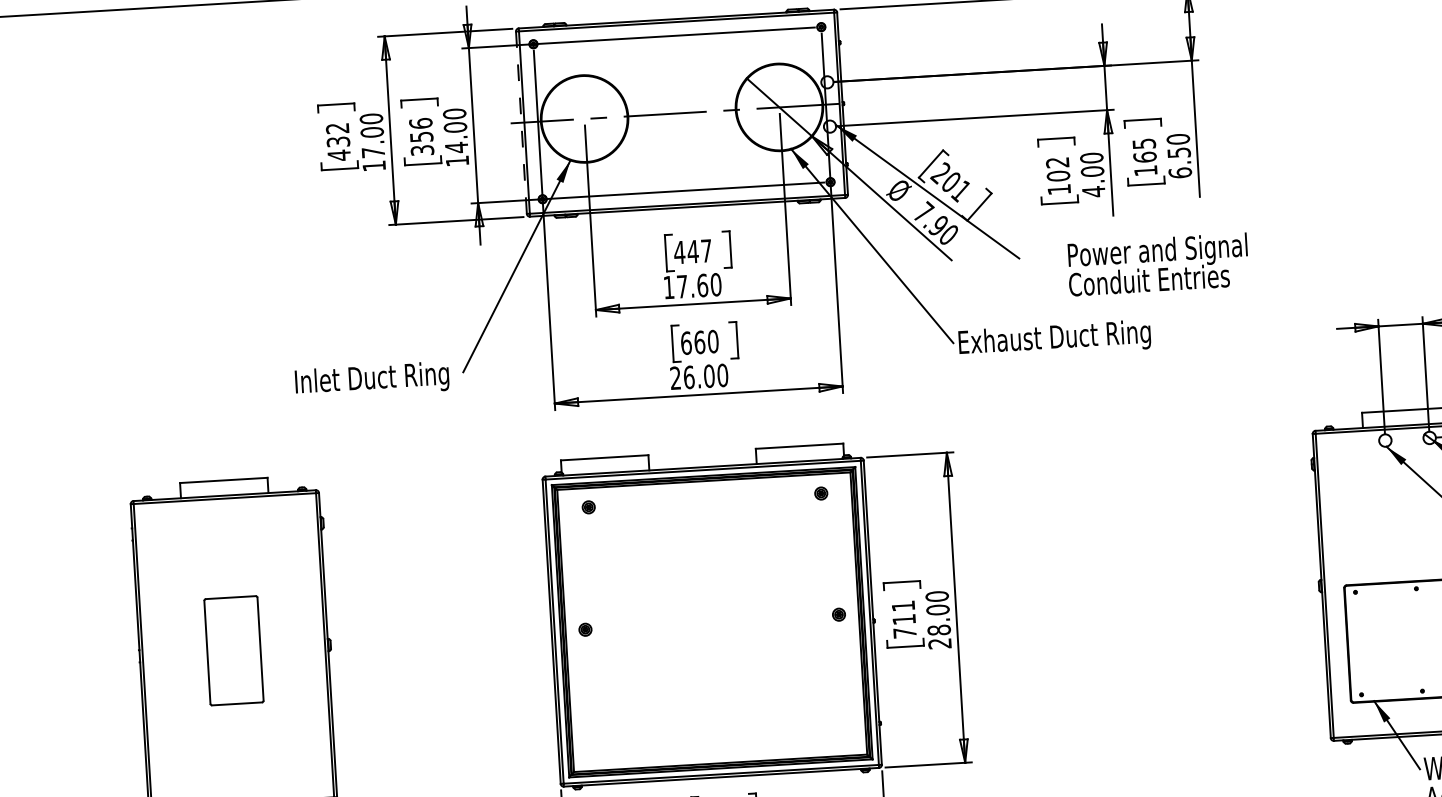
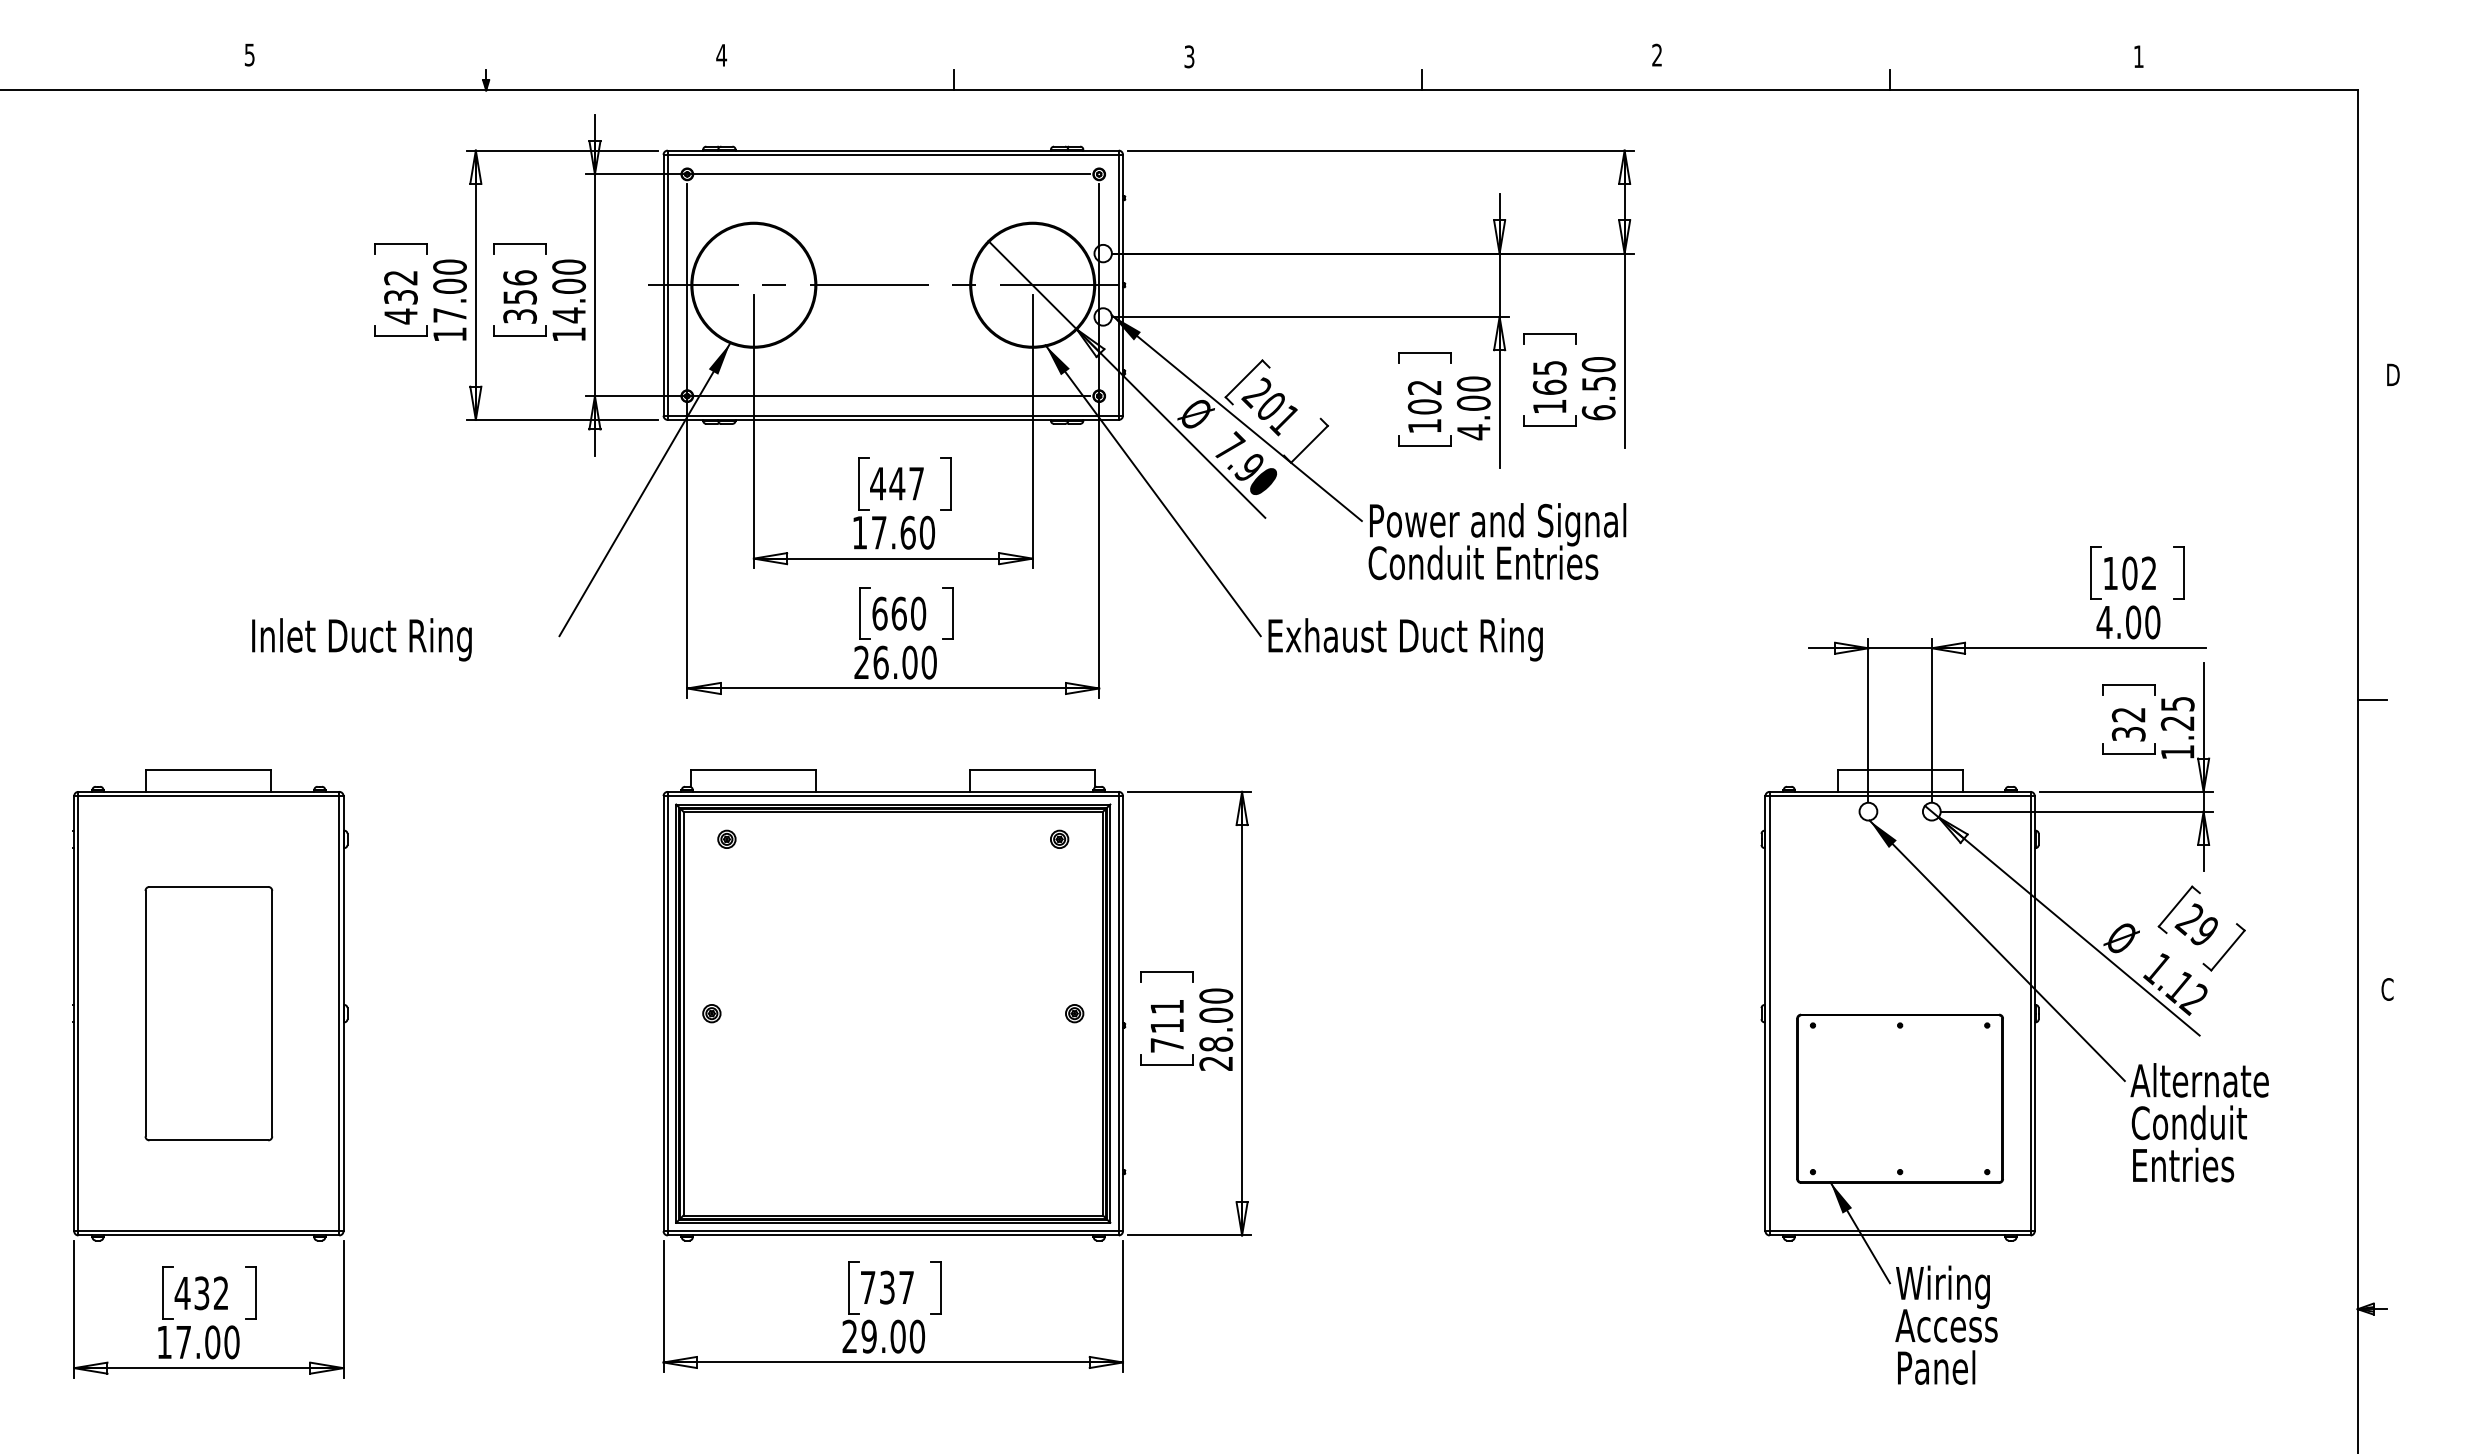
line: (521, 122) -> (663, 284), dashed -> solid
text: (1158, 264) -> (1497, 541), moved
text: (371, 380) -> (361, 639), moved
part: (233, 650) -> (208, 1013), size x1.67

